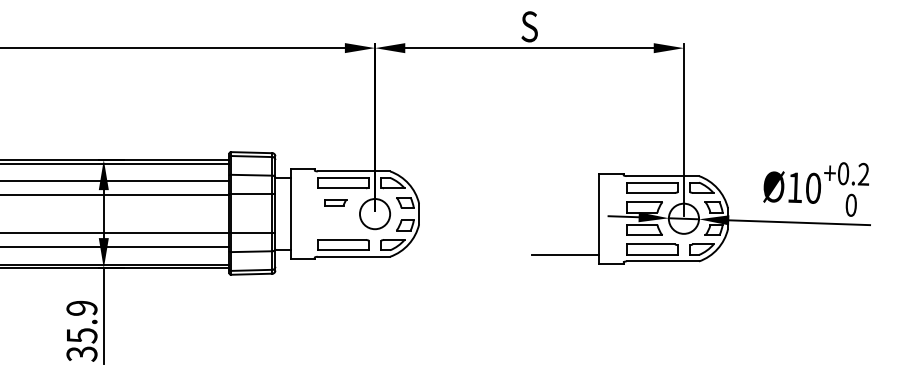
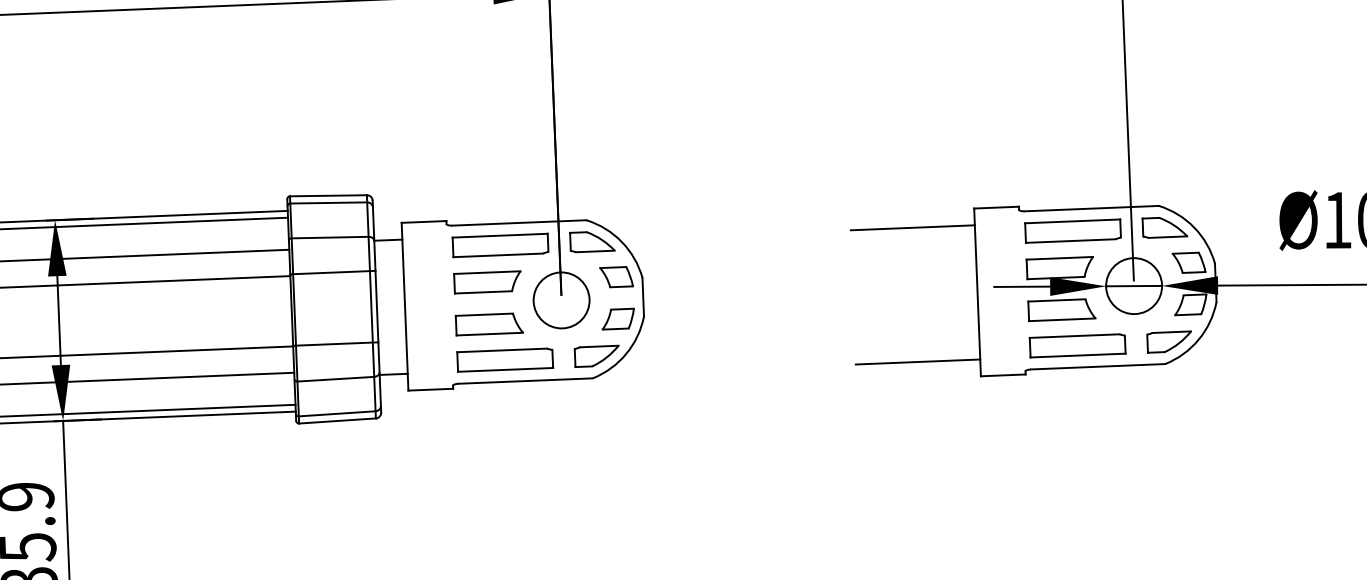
line: (565, 182) -> (911, 227), added
part: (335, 202) -> (487, 281), size x1.67
part: (335, 225) -> (489, 324), added

